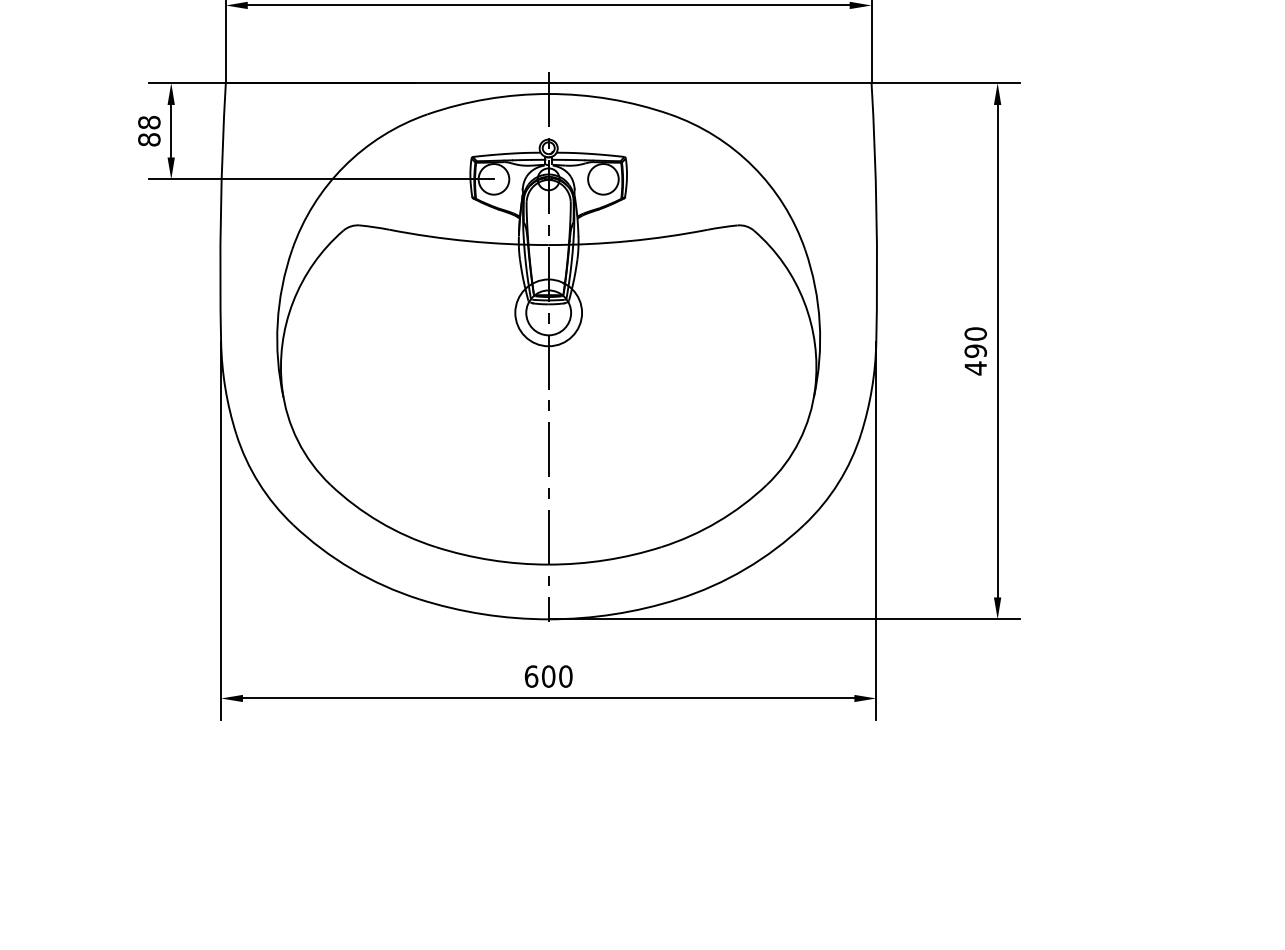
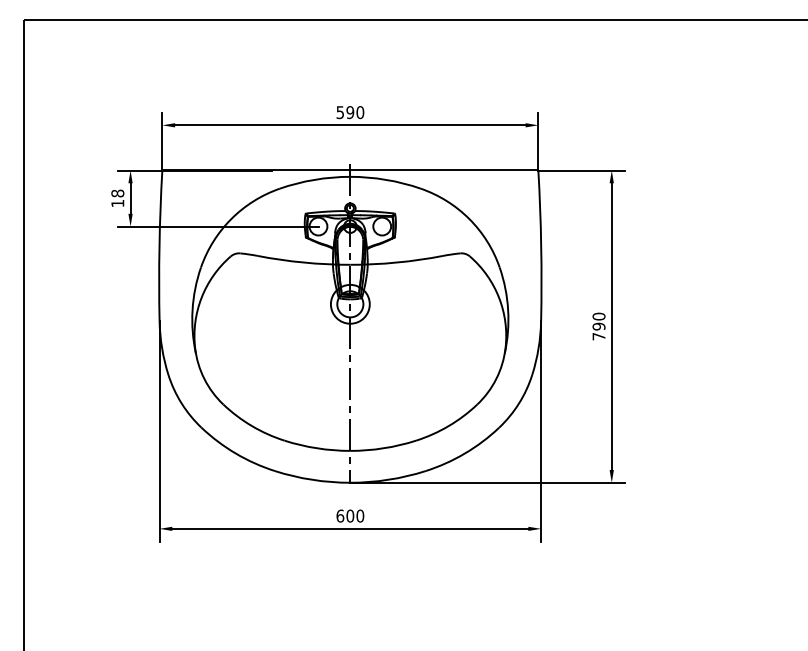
text: (148, 139) -> (117, 203), 88 -> 18
text: (974, 368) -> (598, 336), 490 -> 790

